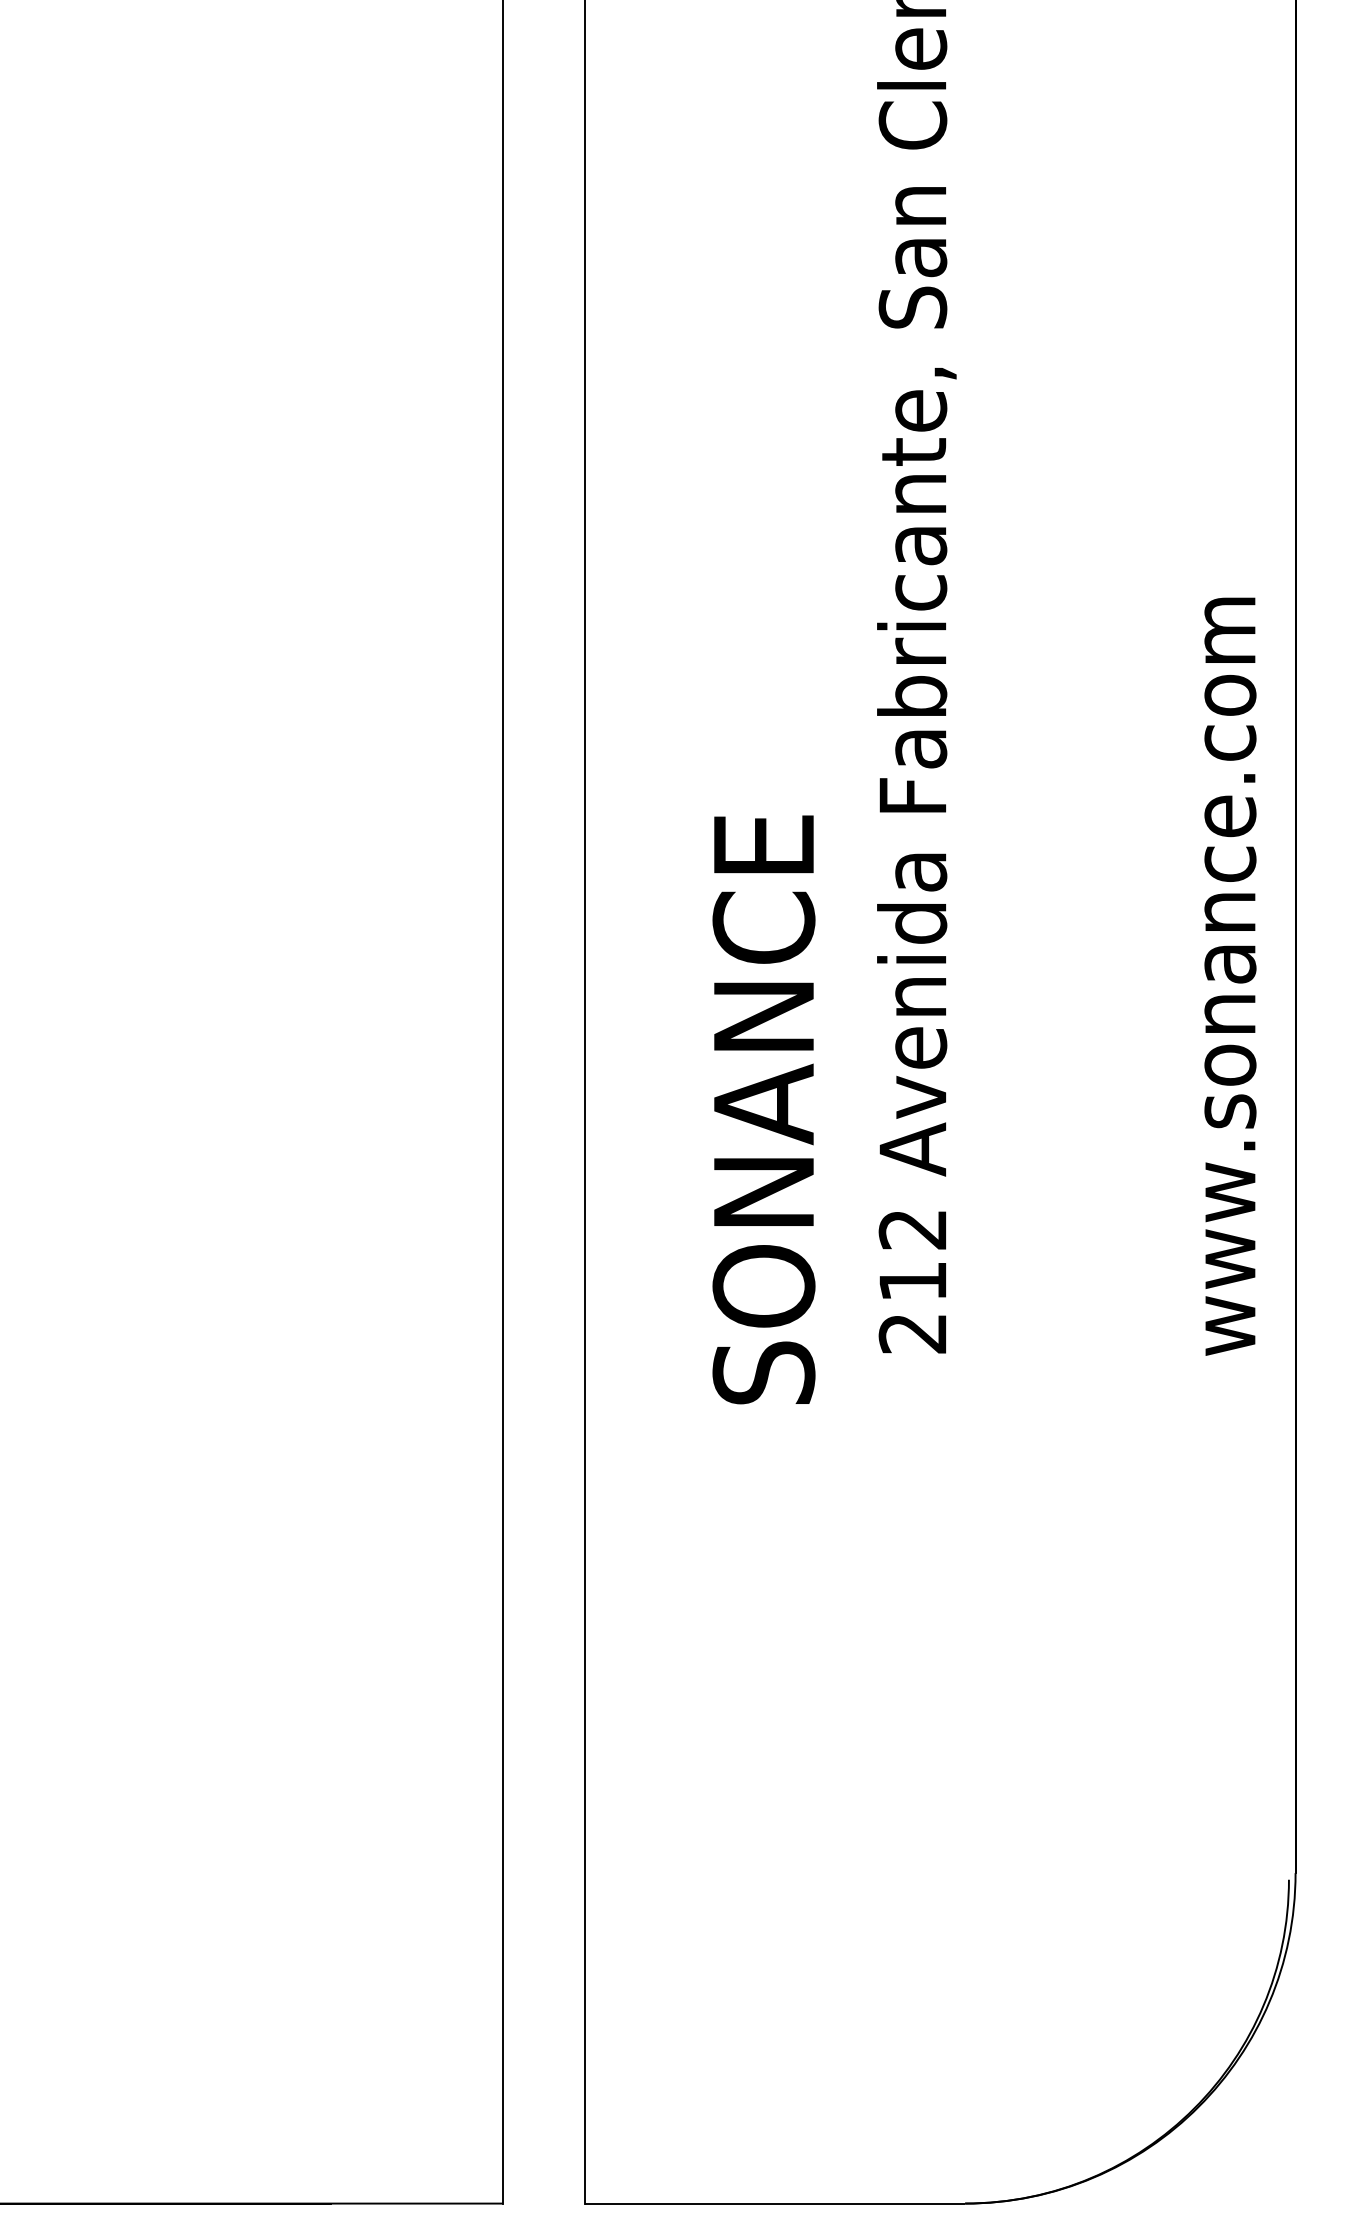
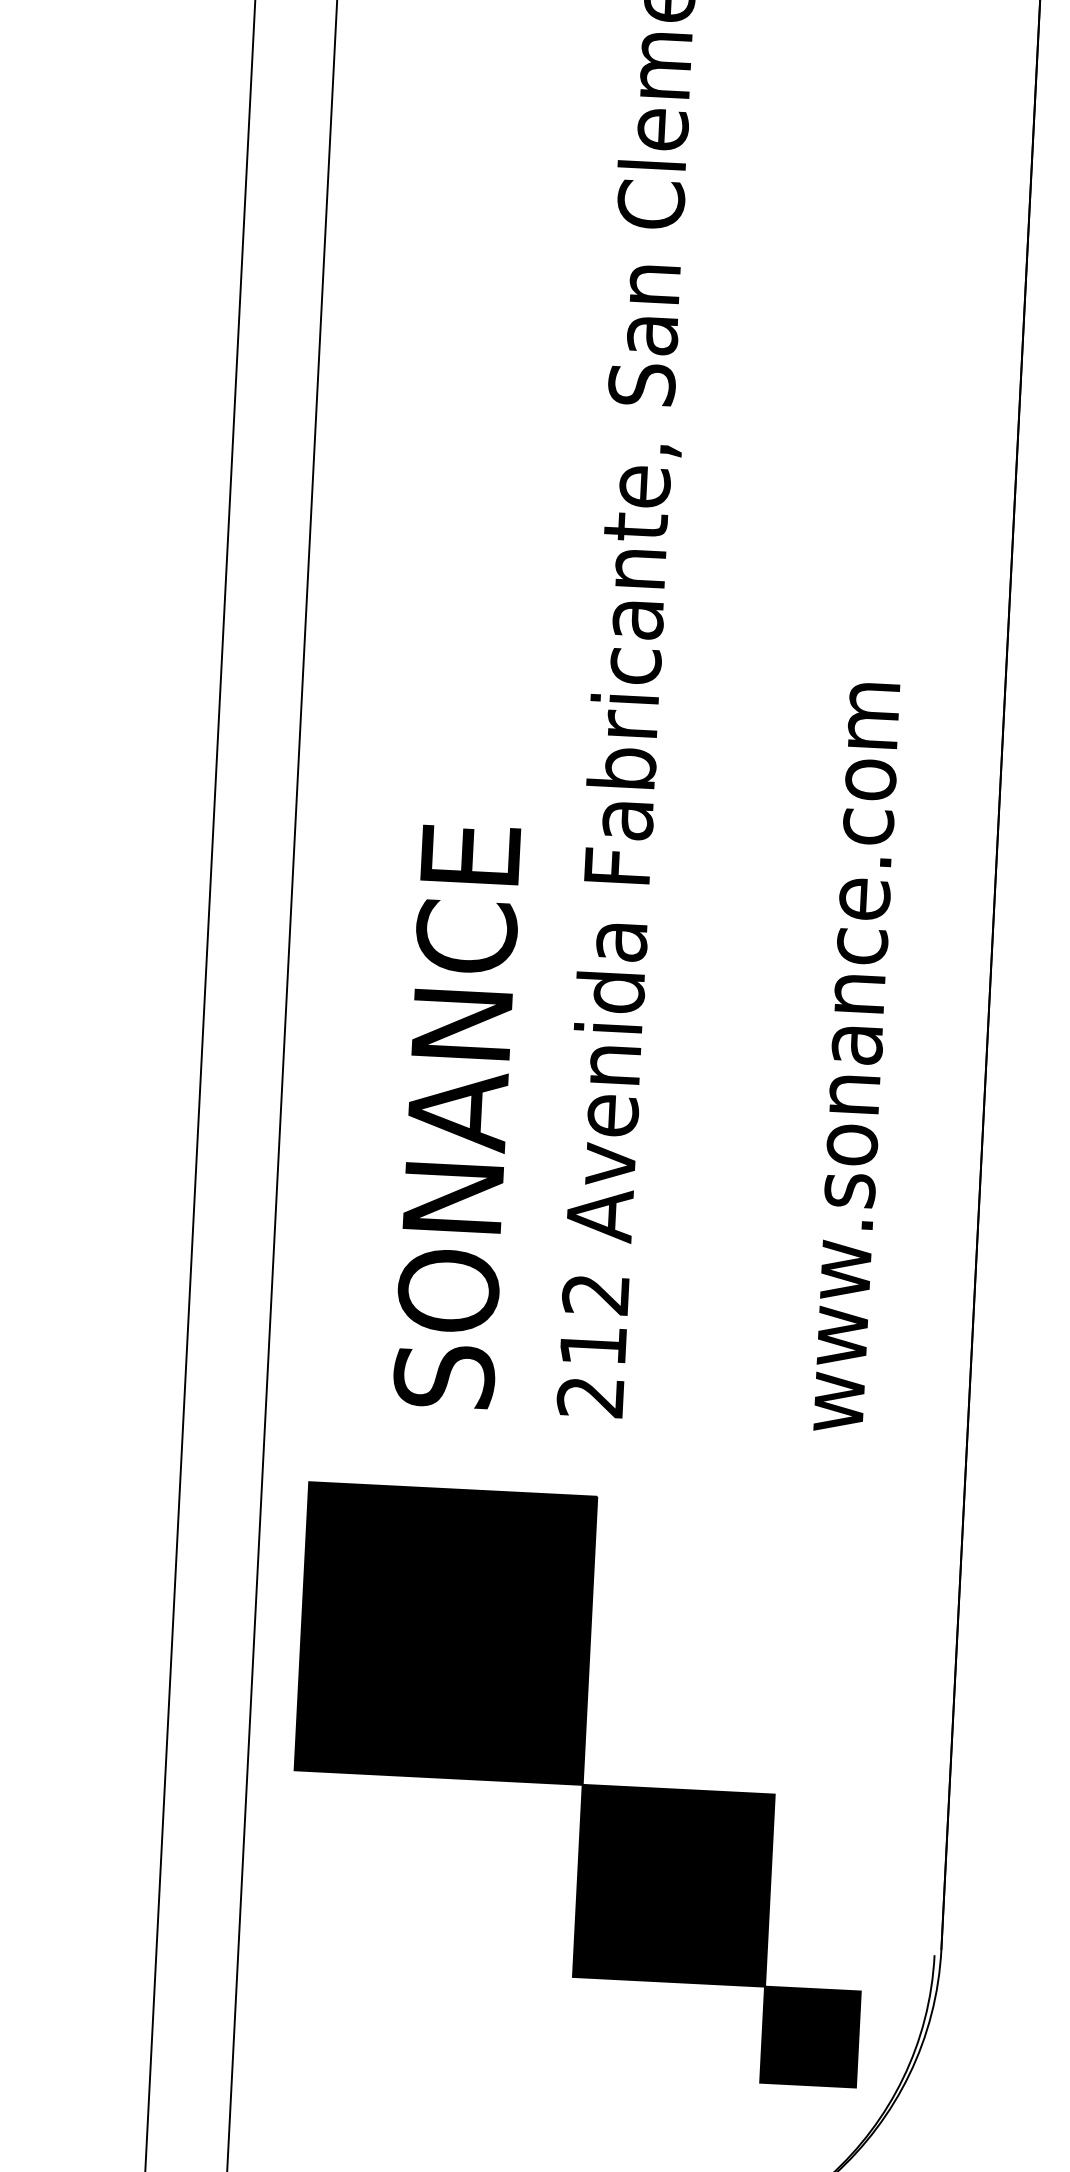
text: (1230, 976) -> (856, 1057), moved
text: (763, 1109) -> (457, 1116), moved
part: (924, 1725) -> (582, 1784), added

